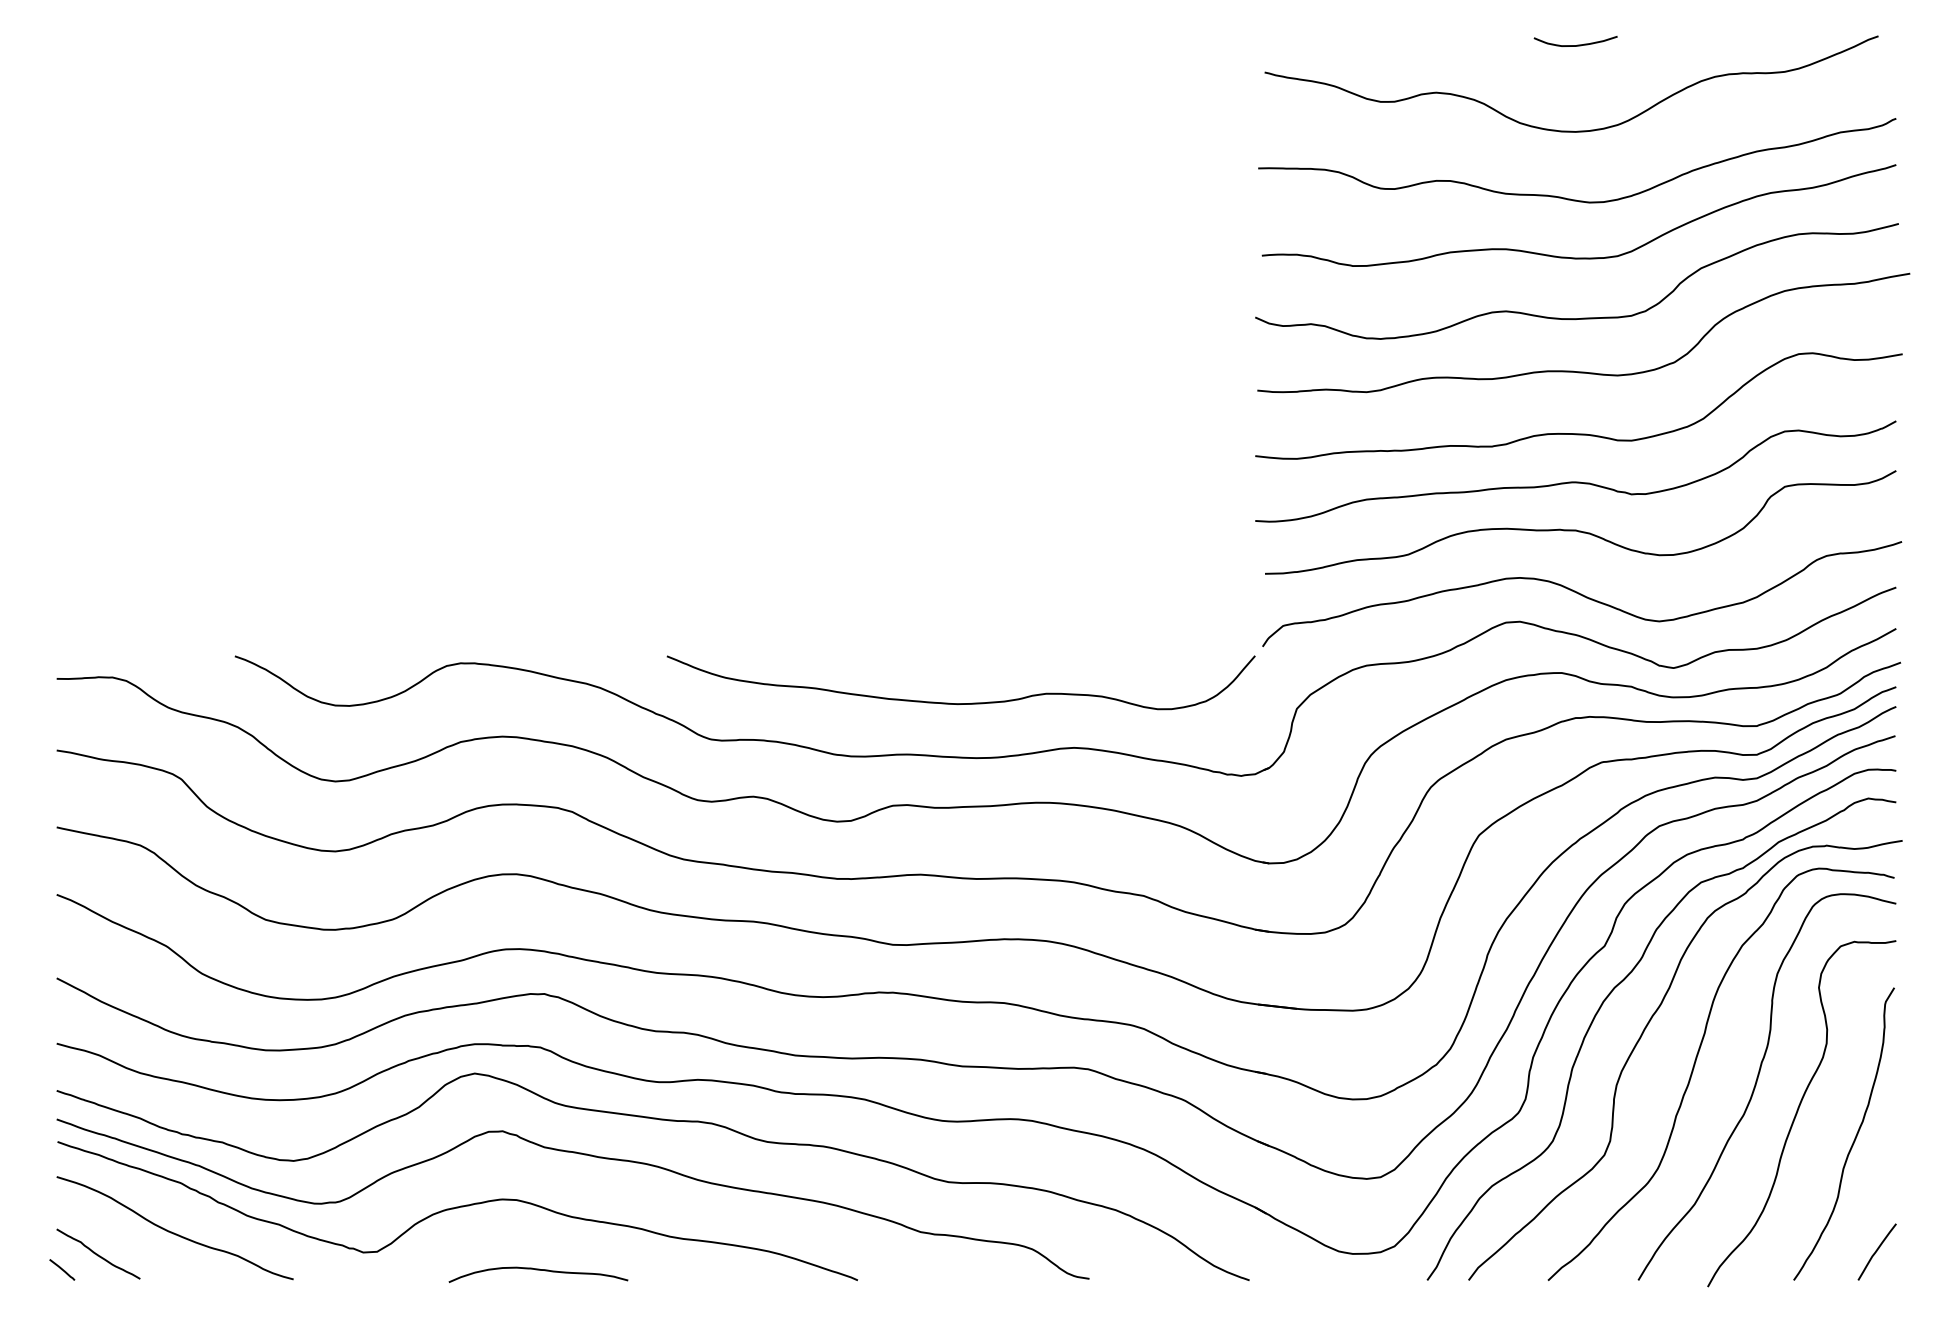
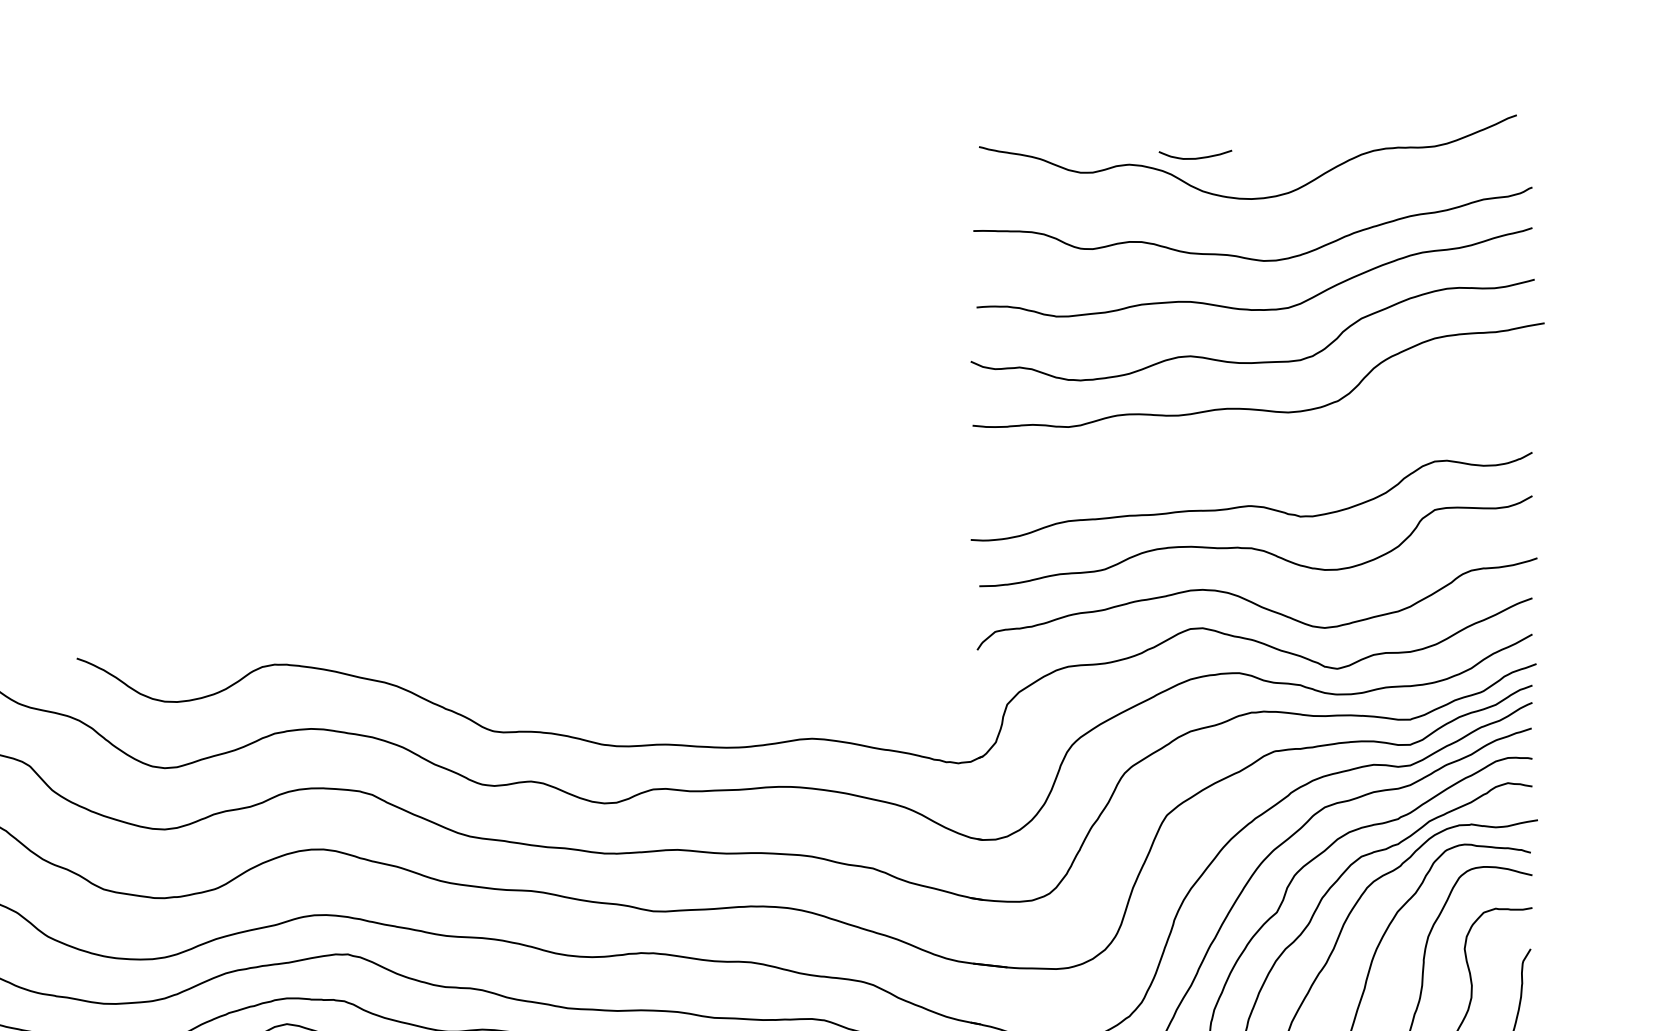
curve: (1577, 44) -> (1197, 157), moved
curve: (1578, 433) -> (1254, 463), removed
curve: (960, 703) -> (712, 699), removed

